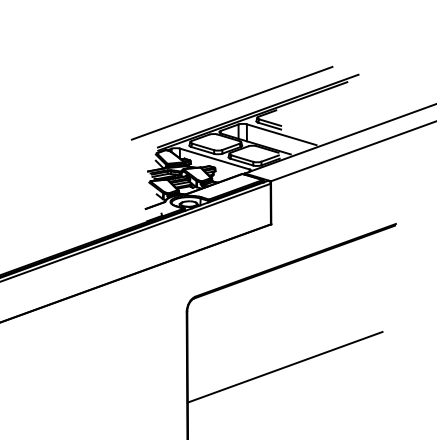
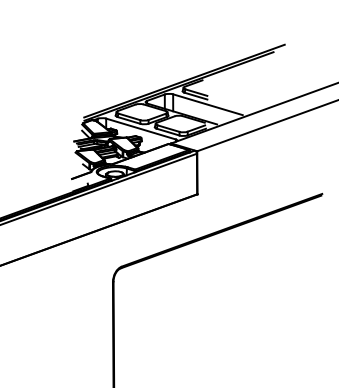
line: (231, 103) -> (157, 73), removed
line: (284, 366) -> (210, 336), removed

